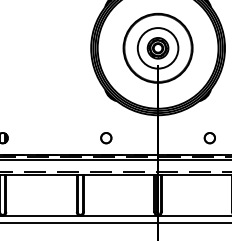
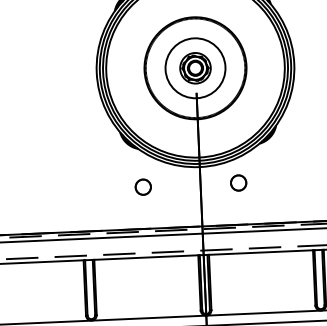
circle: (106, 138) -> (143, 187), moved
circle: (209, 138) -> (238, 183), moved

